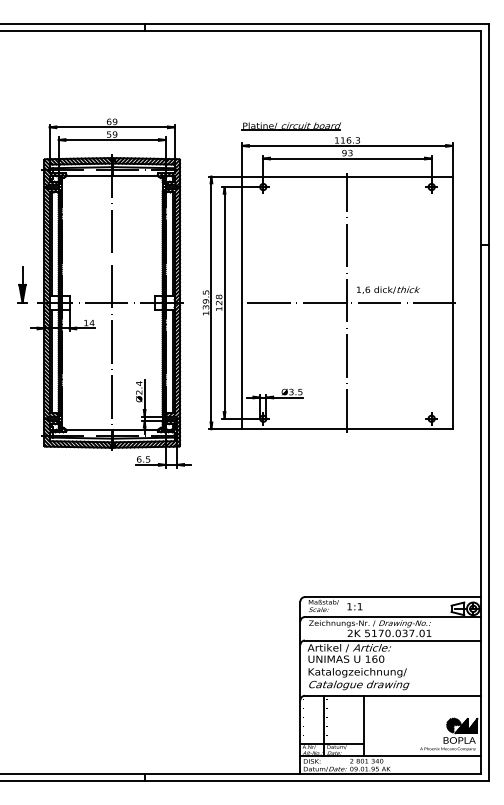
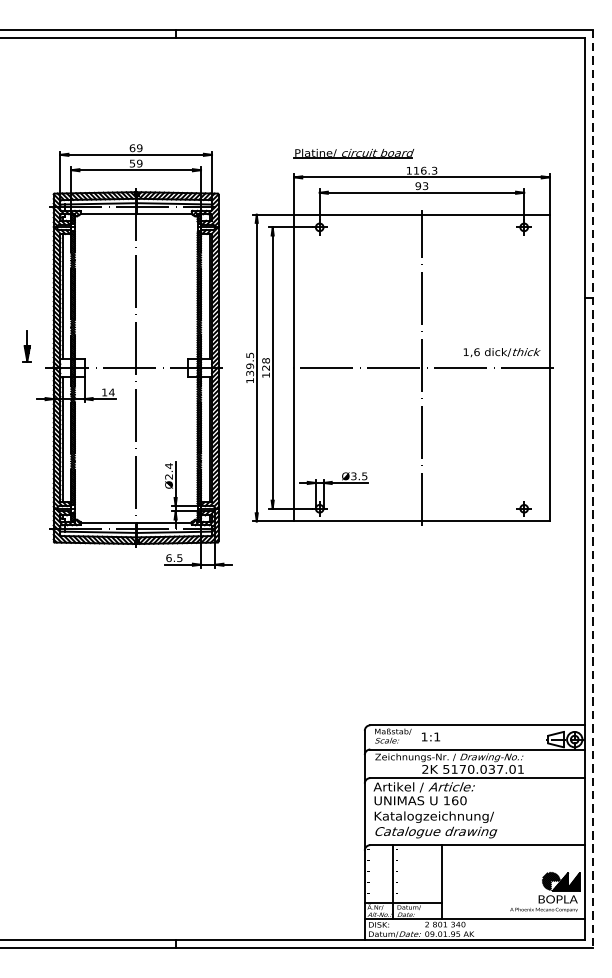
part: (22, 284) -> (27, 345), size x0.7
text: (388, 289) -> (502, 351), moved
line: (488, 402) -> (593, 489), solid -> dashed

